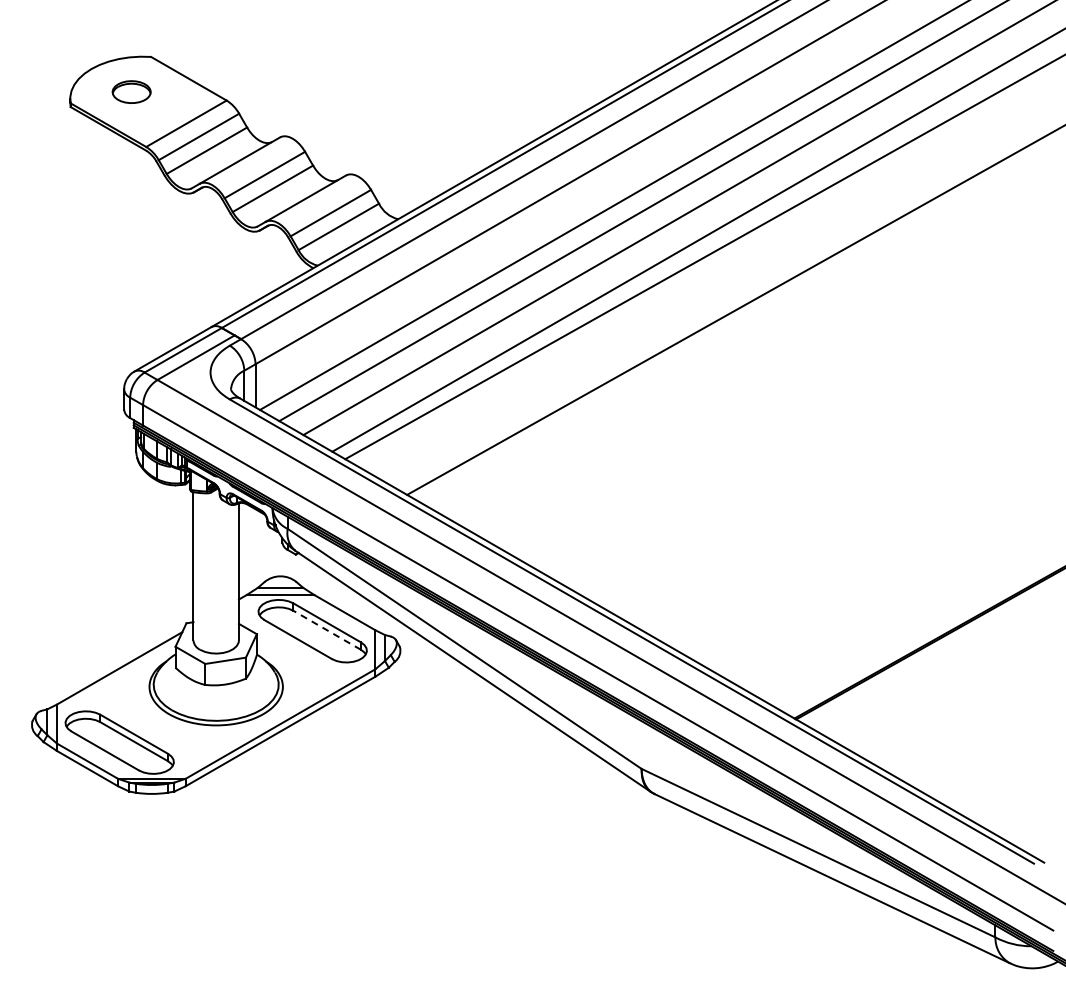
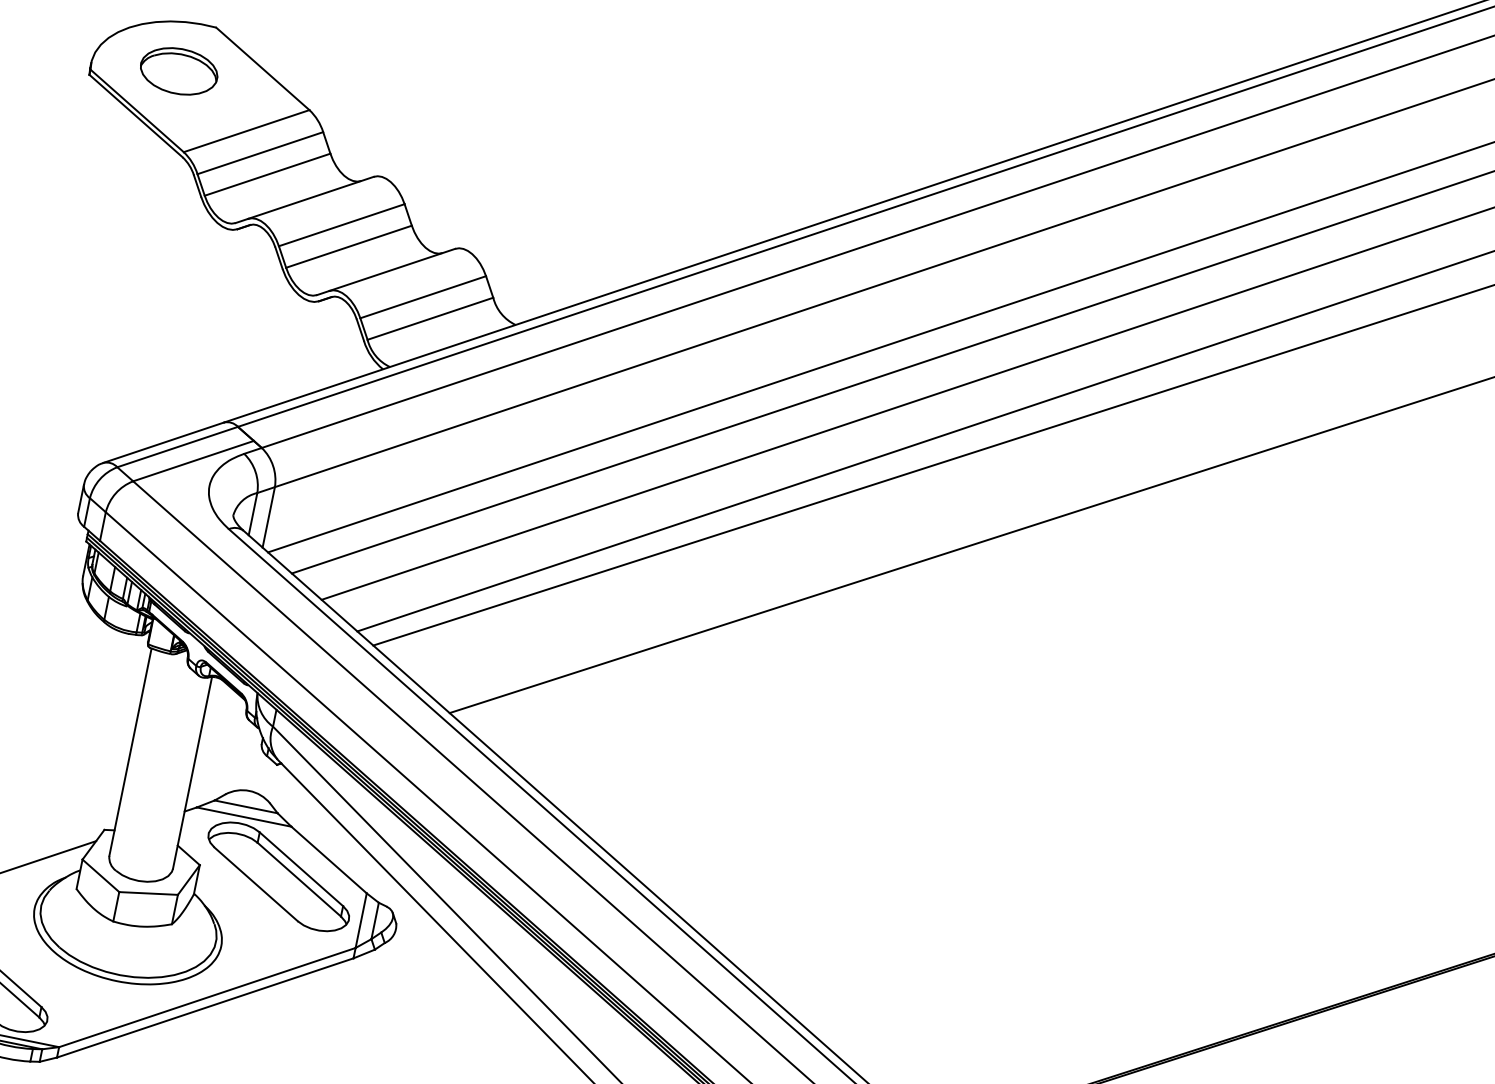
part: (131, 91) -> (178, 70), size x1.43
line: (327, 630) -> (299, 880), dashed -> solid

